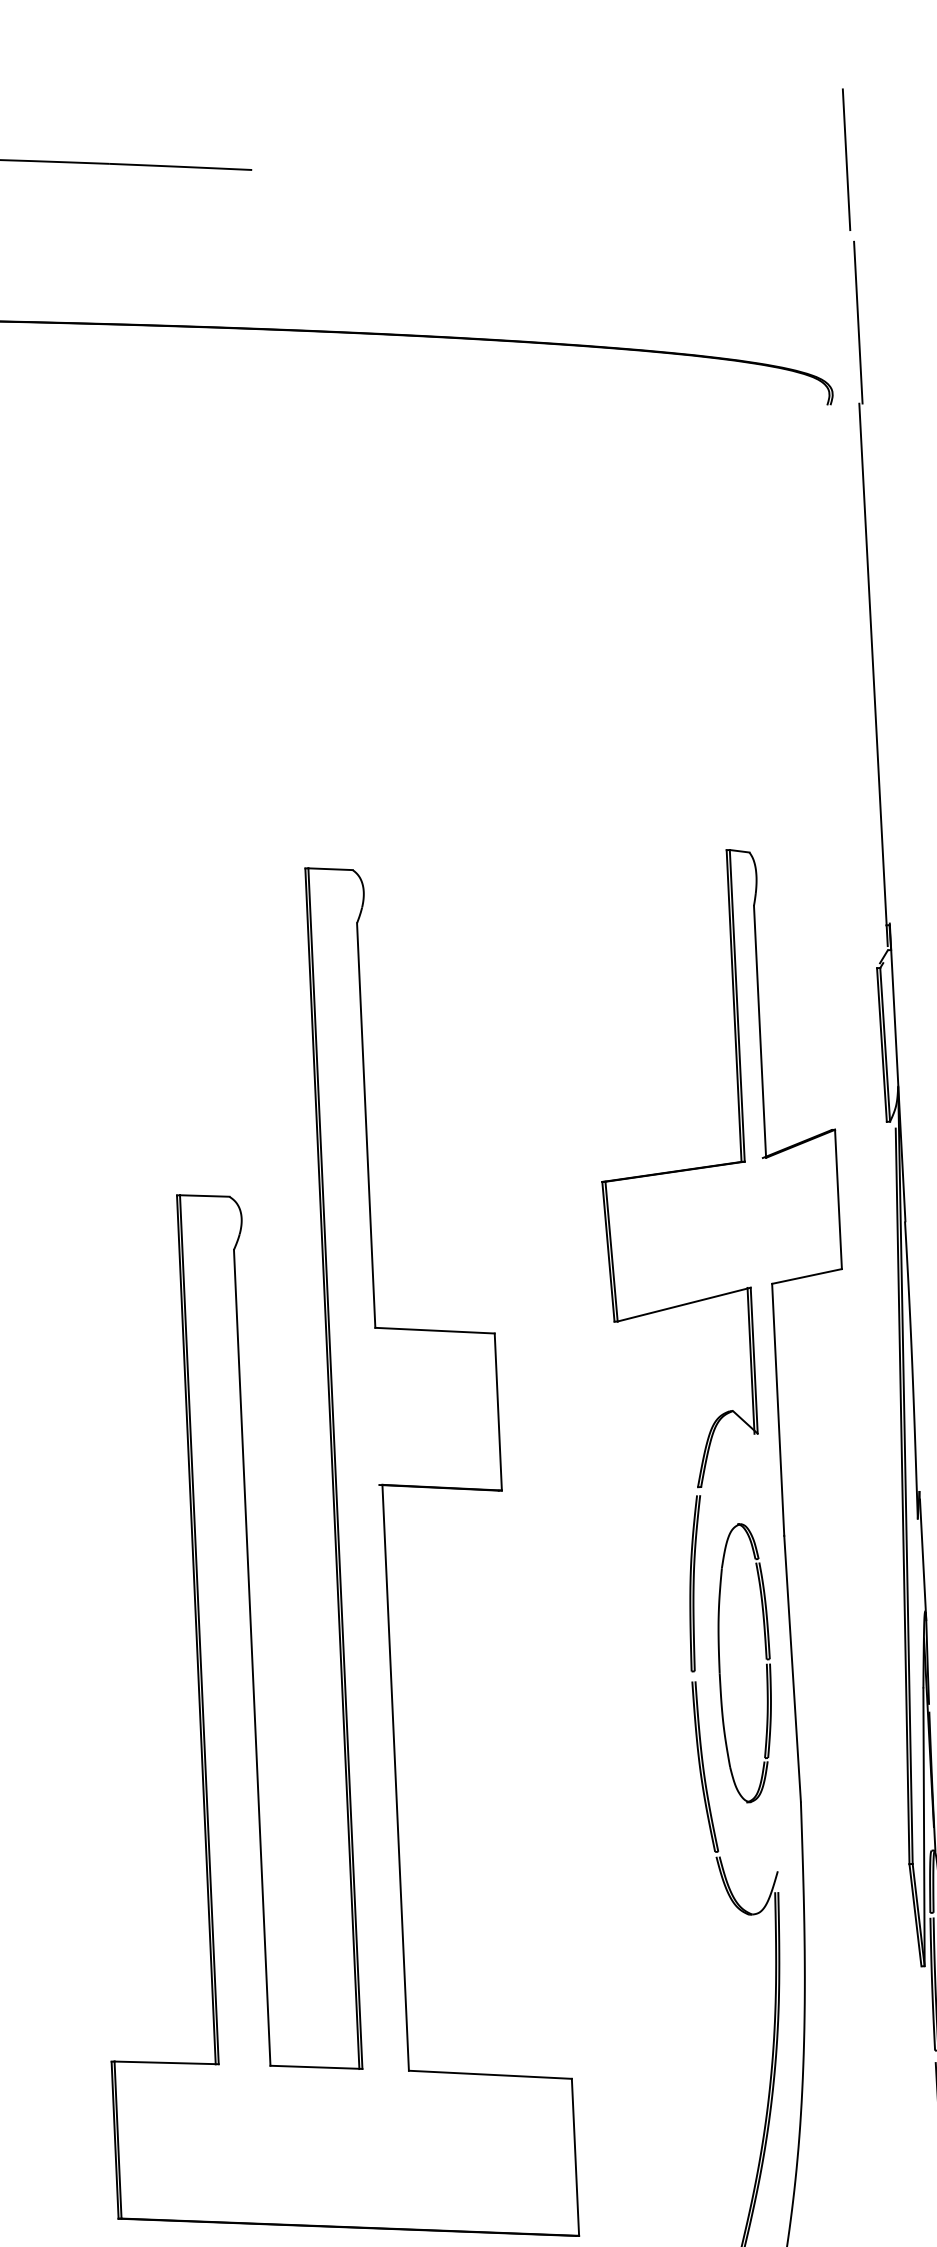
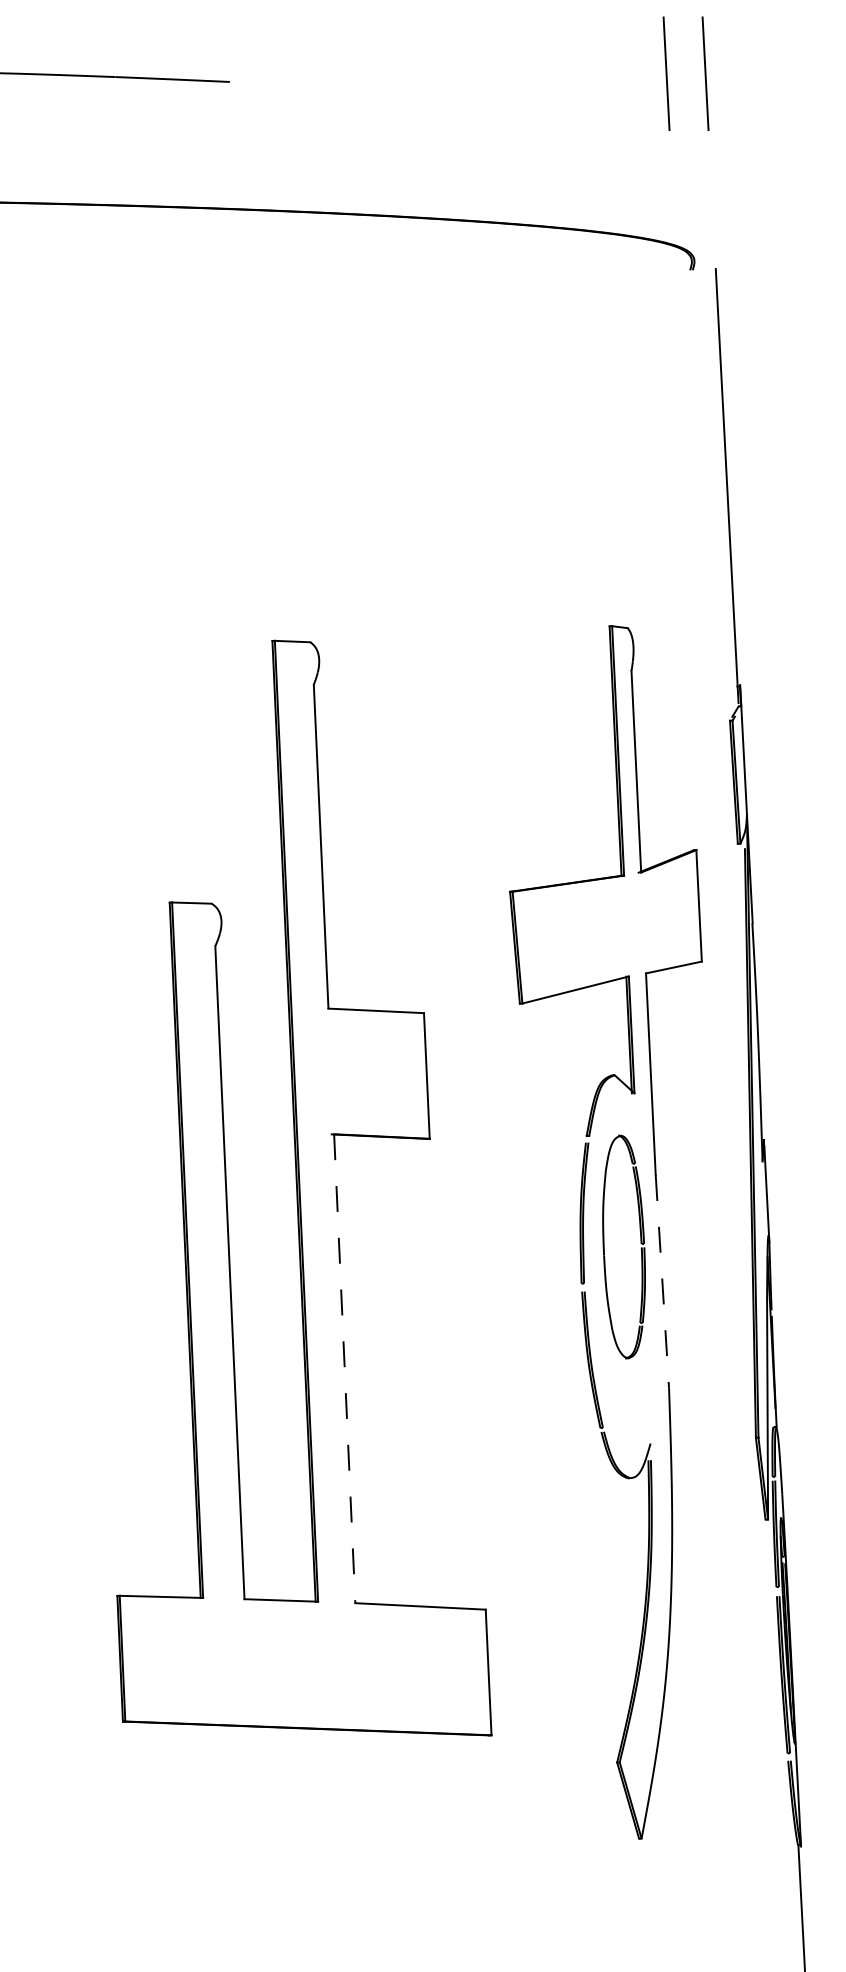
line: (797, 159) -> (666, 73), added
line: (857, 321) -> (714, 203), removed
part: (765, 1665) -> (640, 1248), moved
line: (792, 1668) -> (662, 1281), solid -> dashed
line: (395, 1777) -> (344, 1368), solid -> dashed

